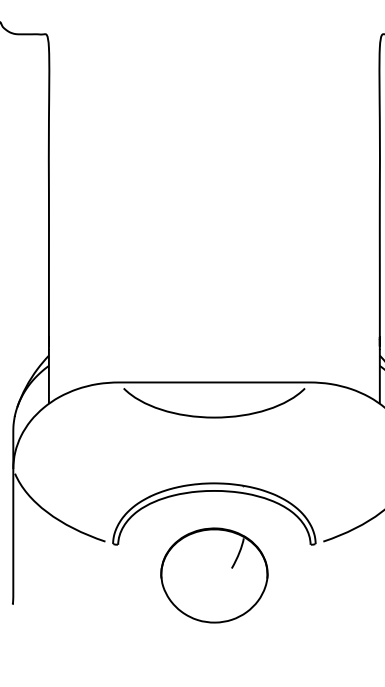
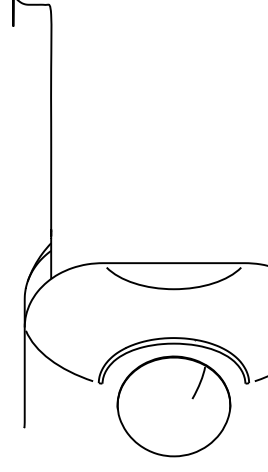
part: (214, 575) -> (174, 406), size x1.43

